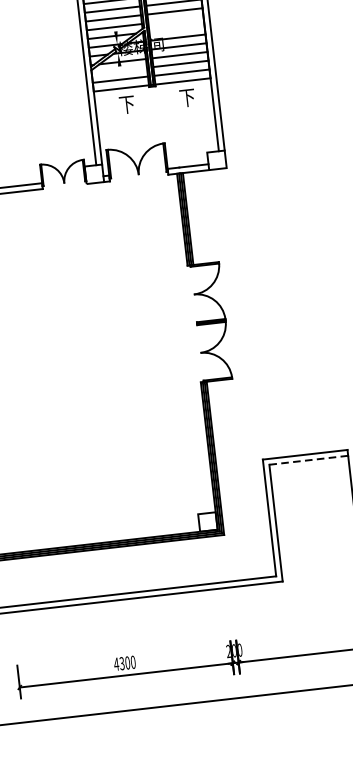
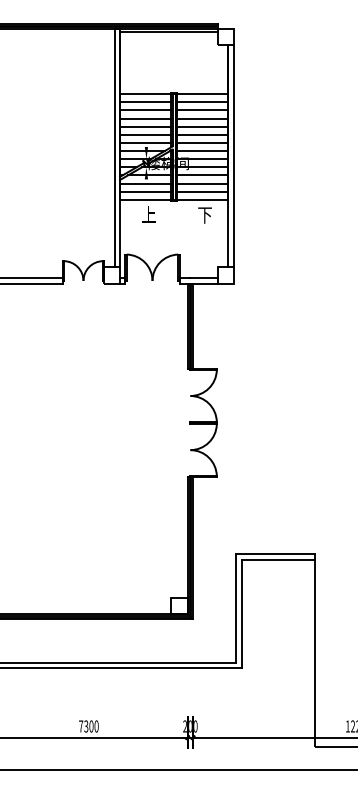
line: (175, 19) -> (202, 142), added
line: (176, 29) -> (202, 151), added
line: (119, 70) -> (145, 183), added
text: (126, 103) -> (148, 214), 下 -> 上
line: (308, 459) -> (278, 559), dashed -> solid
text: (115, 664) -> (80, 726), 4300 -> 7300

